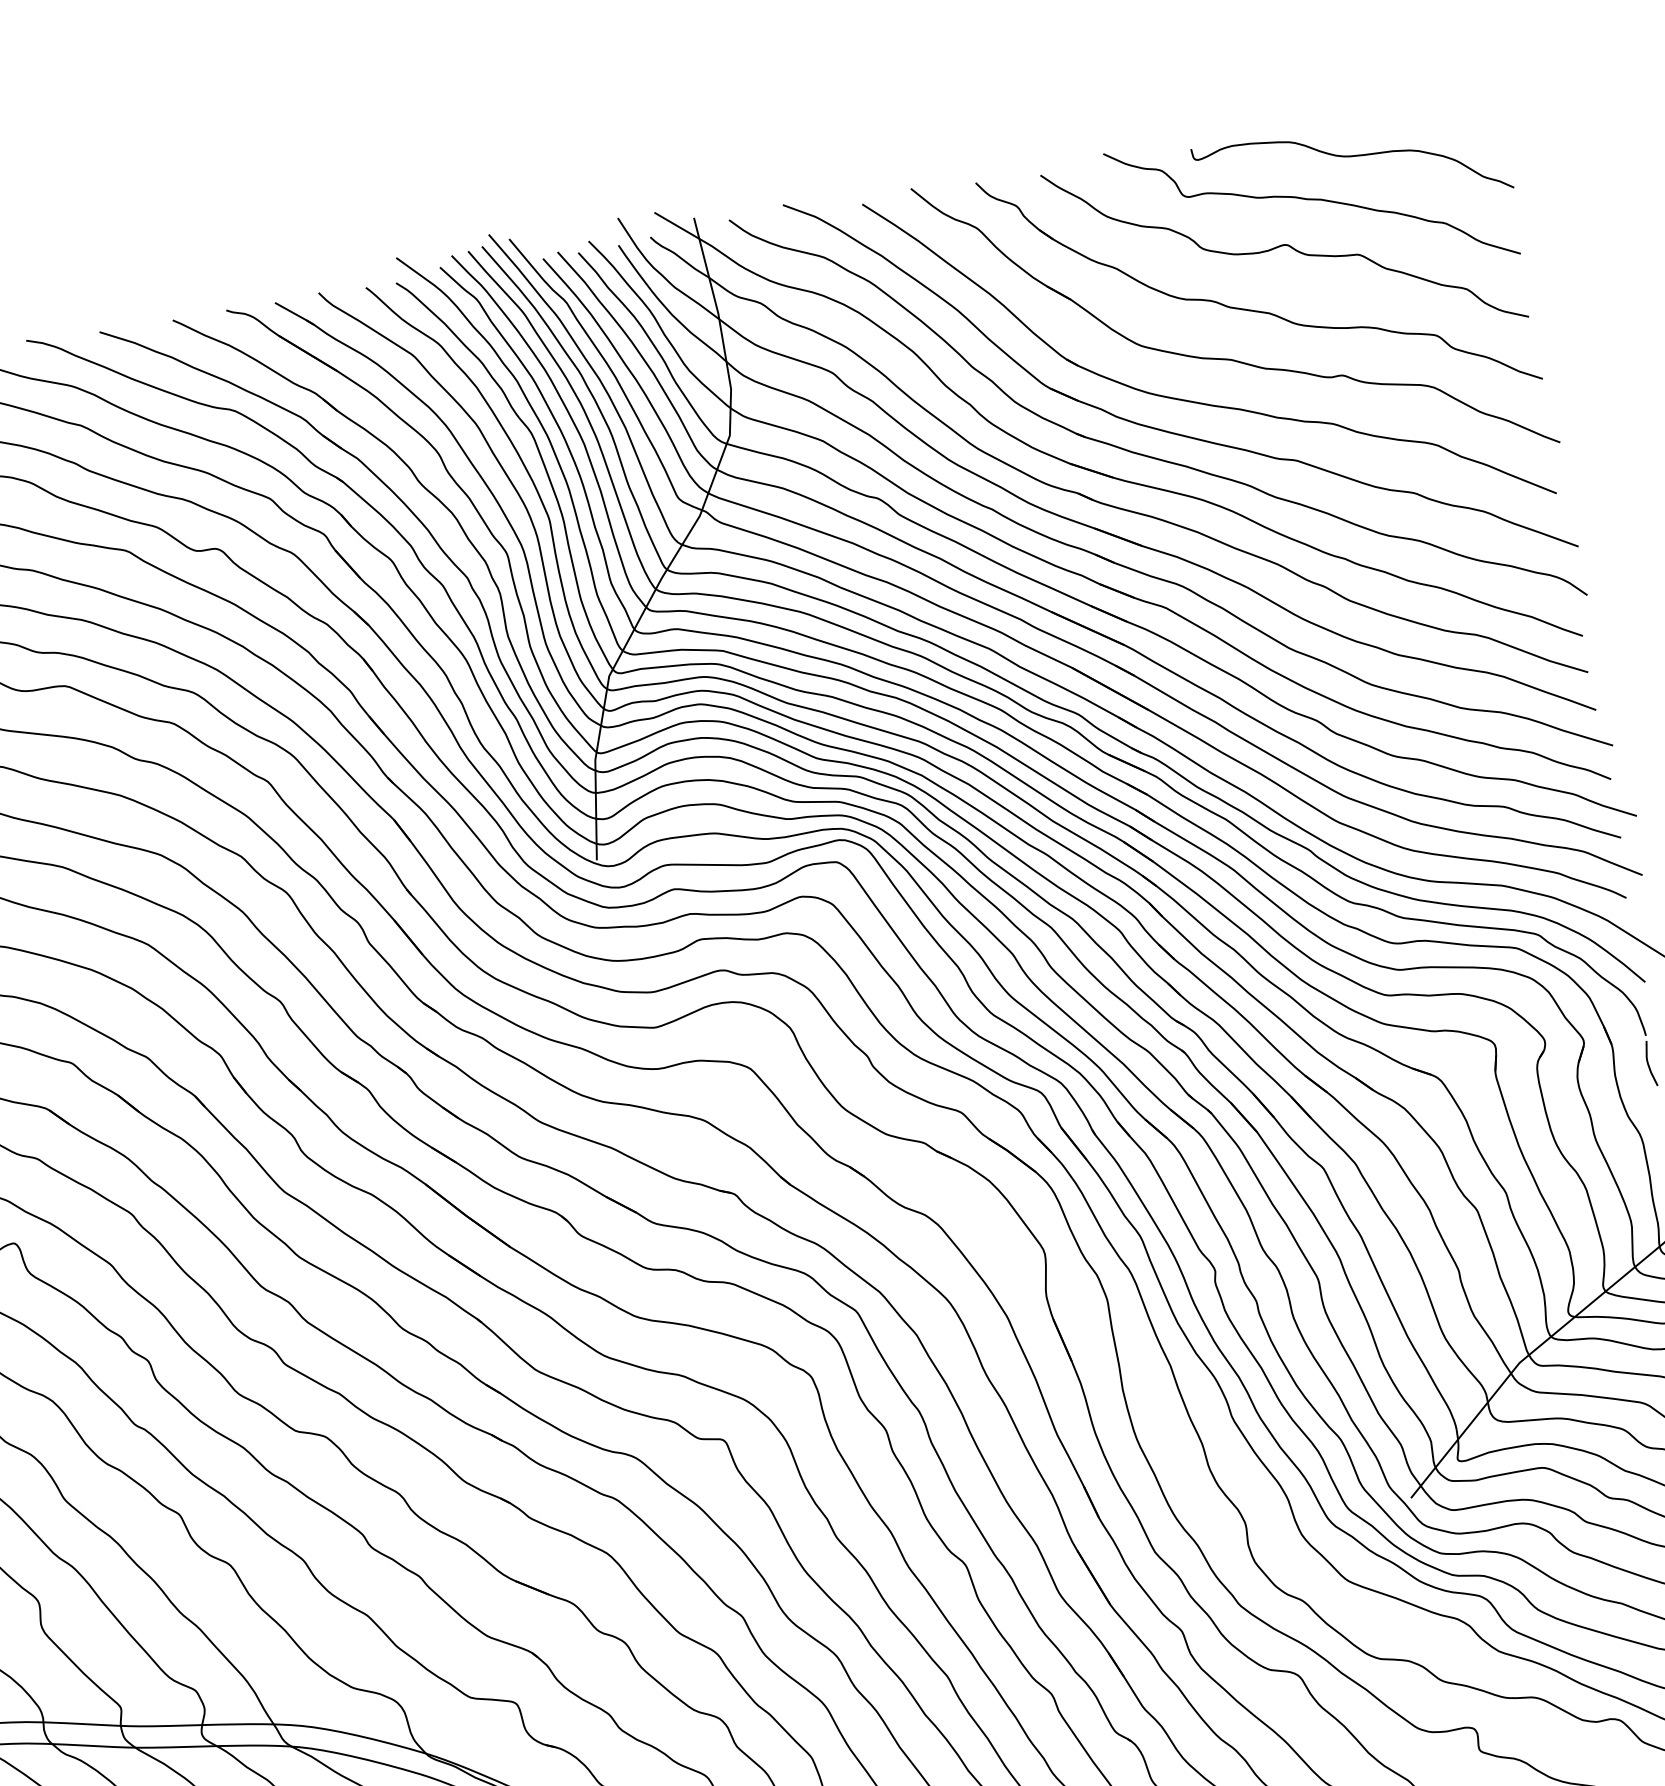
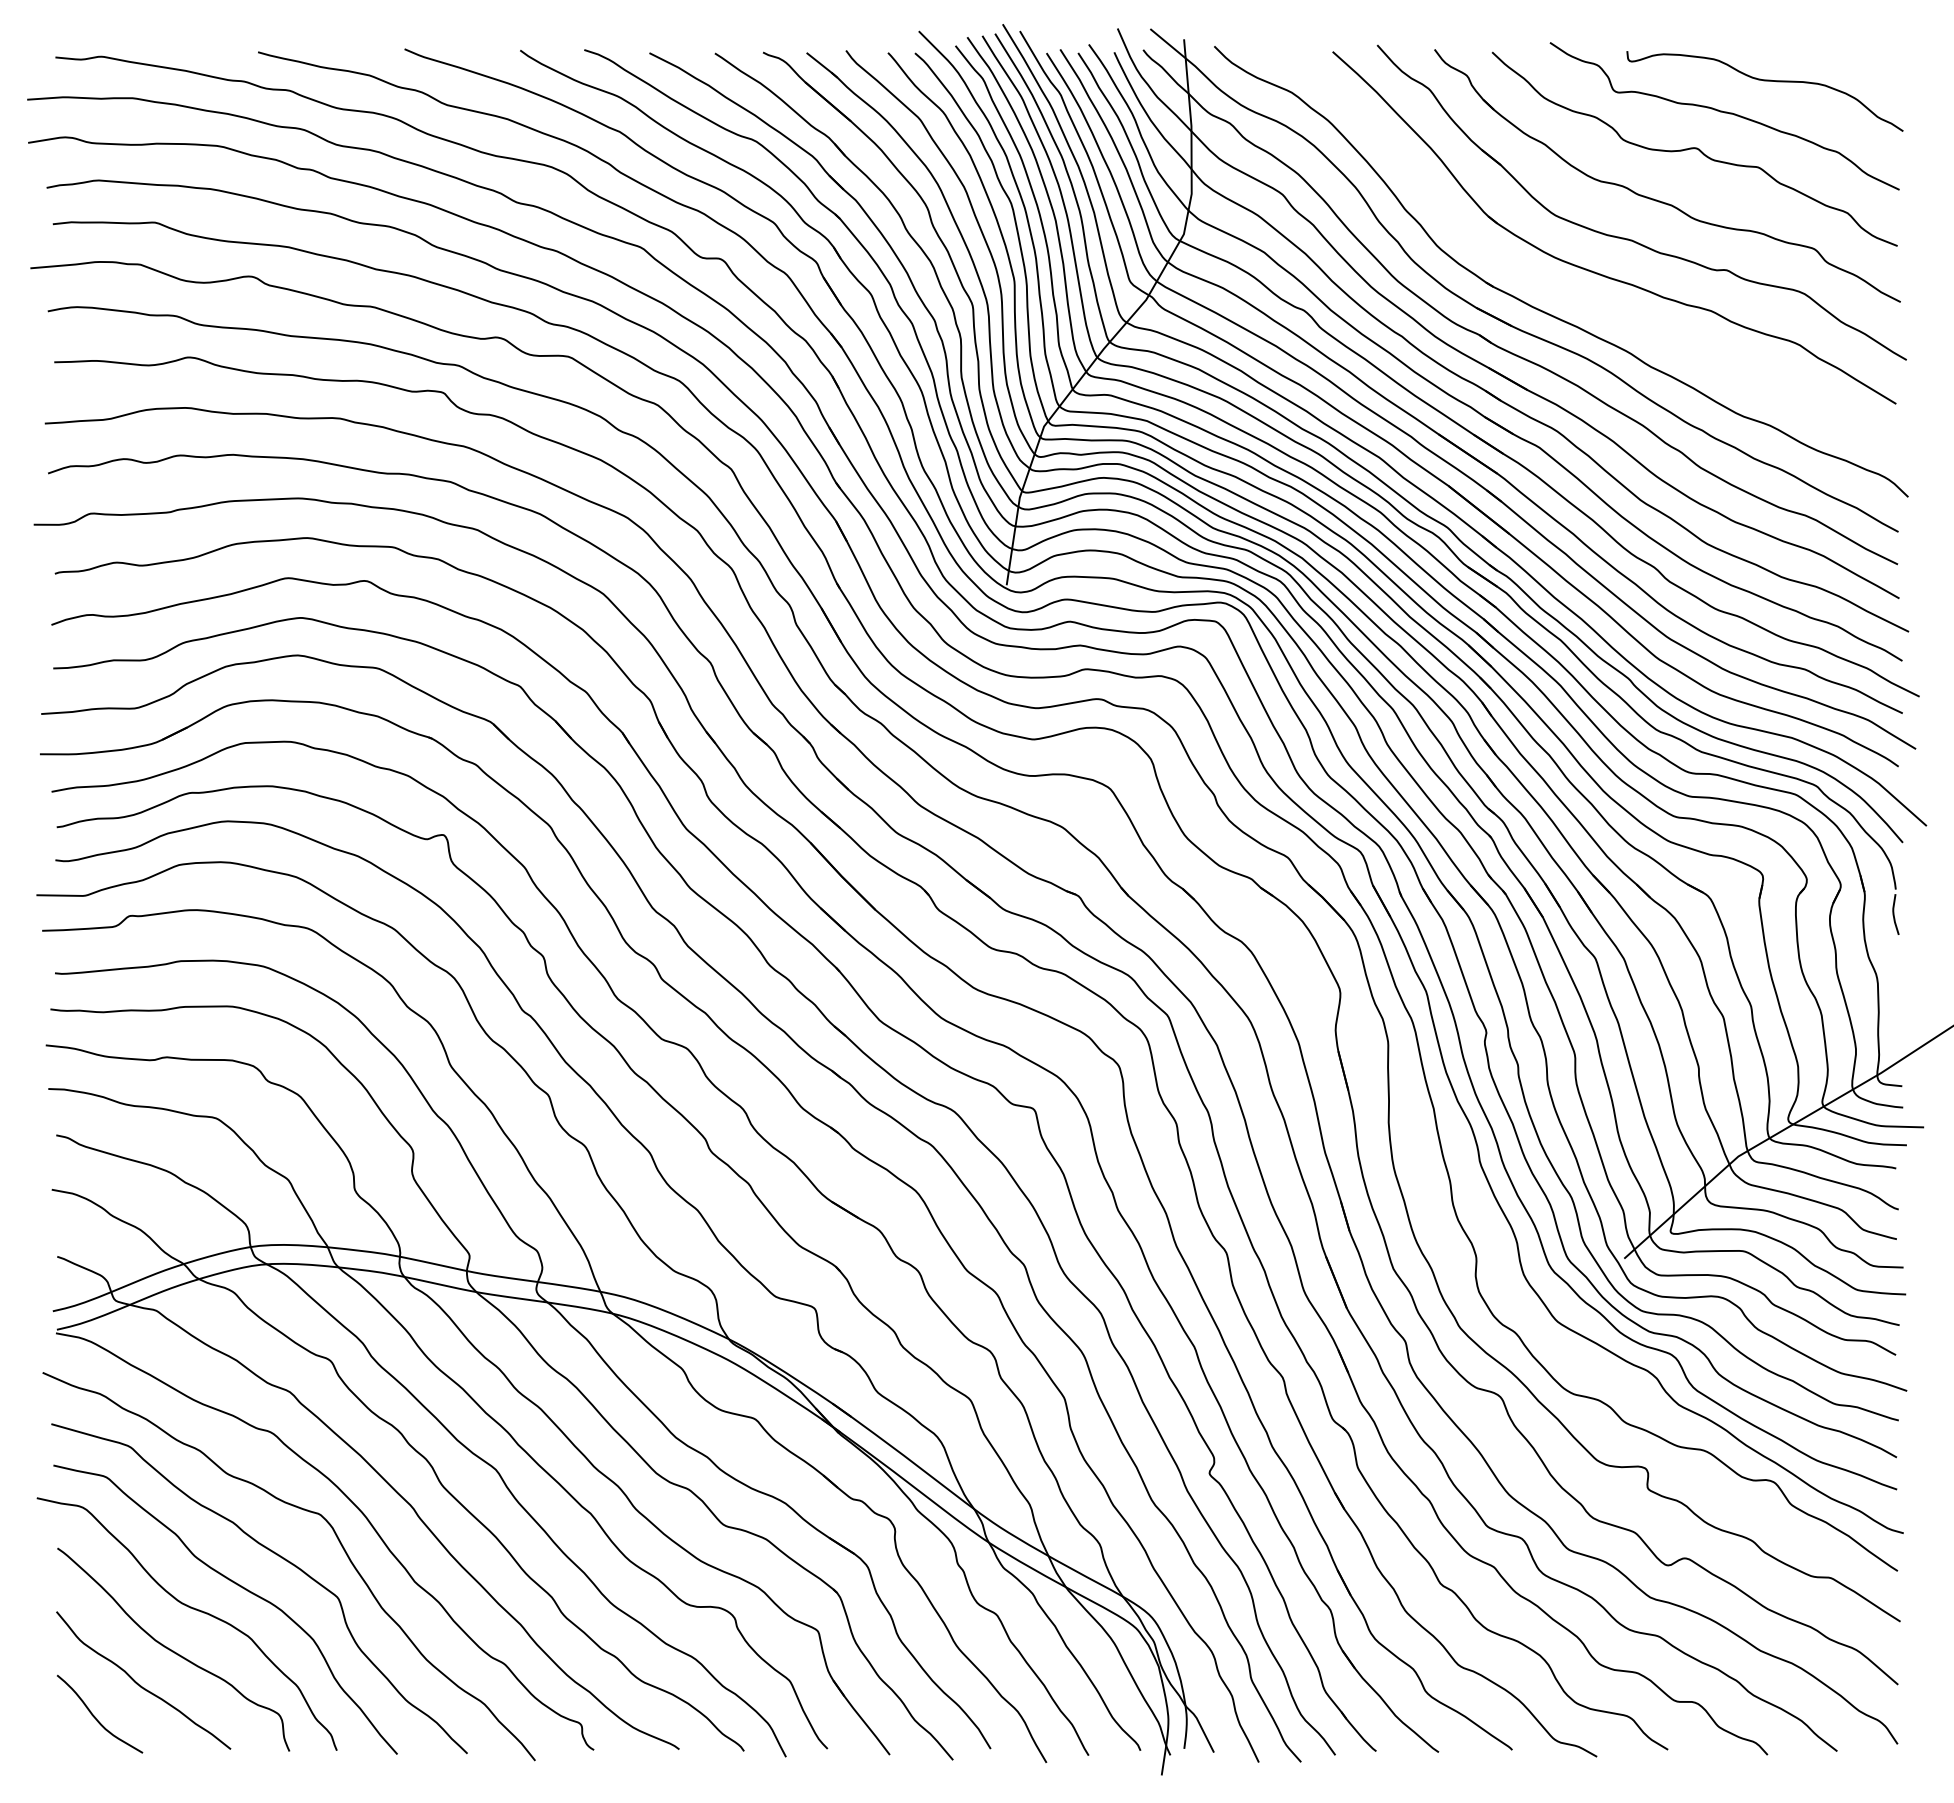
part: (1169, 430) -> (1567, 293), removed

